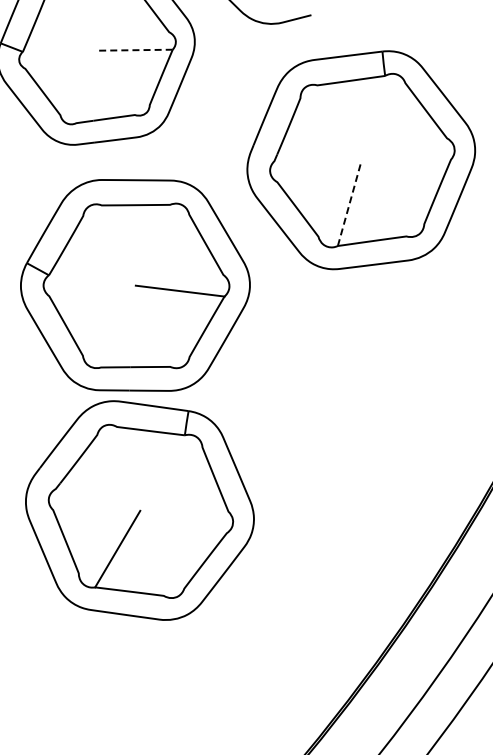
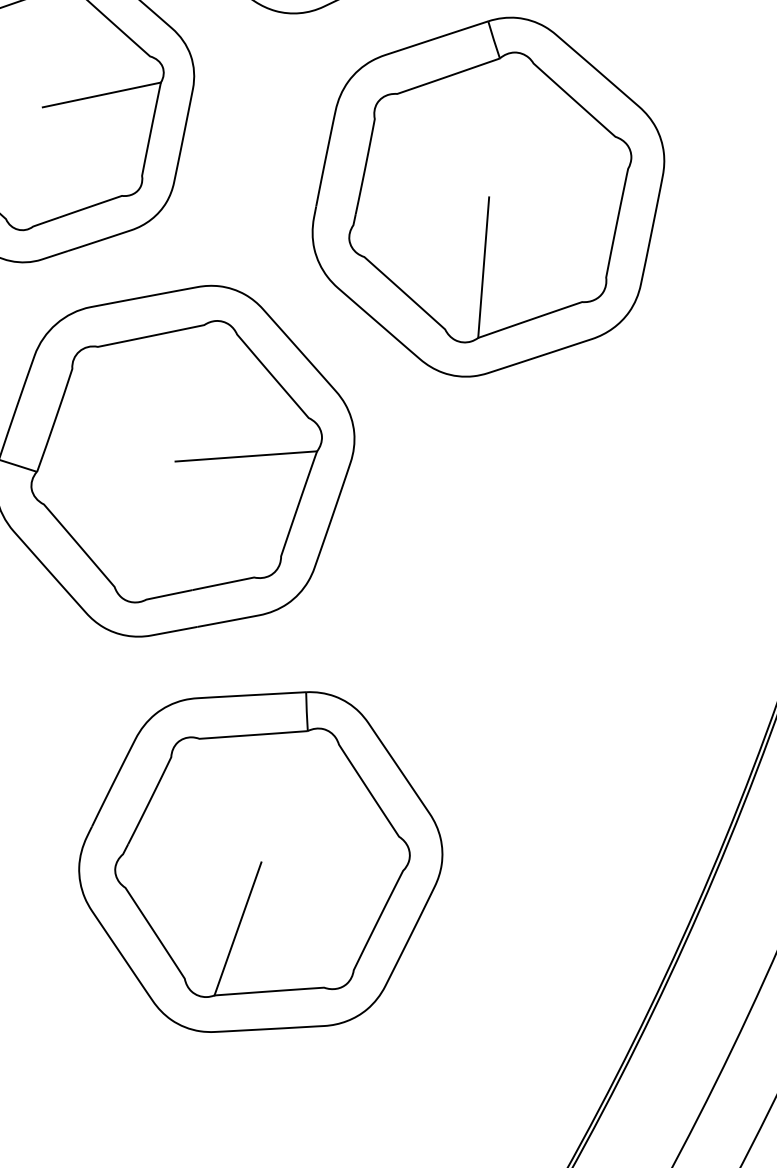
line: (134, 50) -> (101, 95), dashed -> solid
line: (349, 202) -> (483, 266), dashed -> solid
part: (139, 510) -> (260, 862), moved

